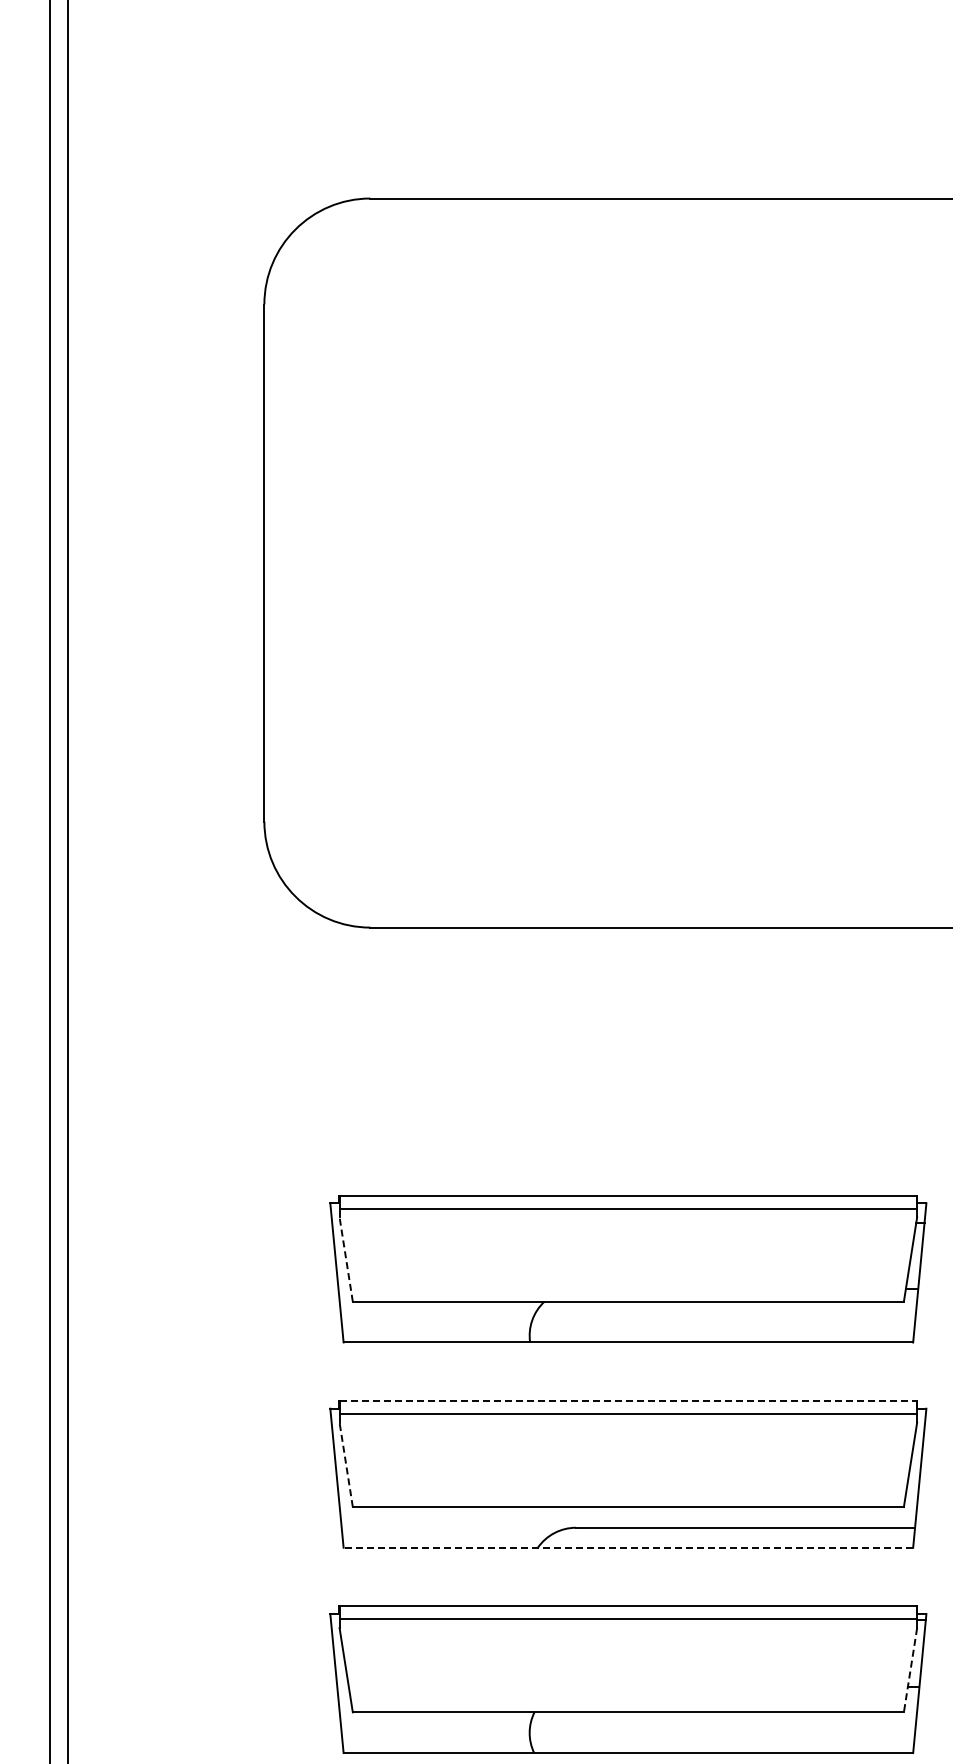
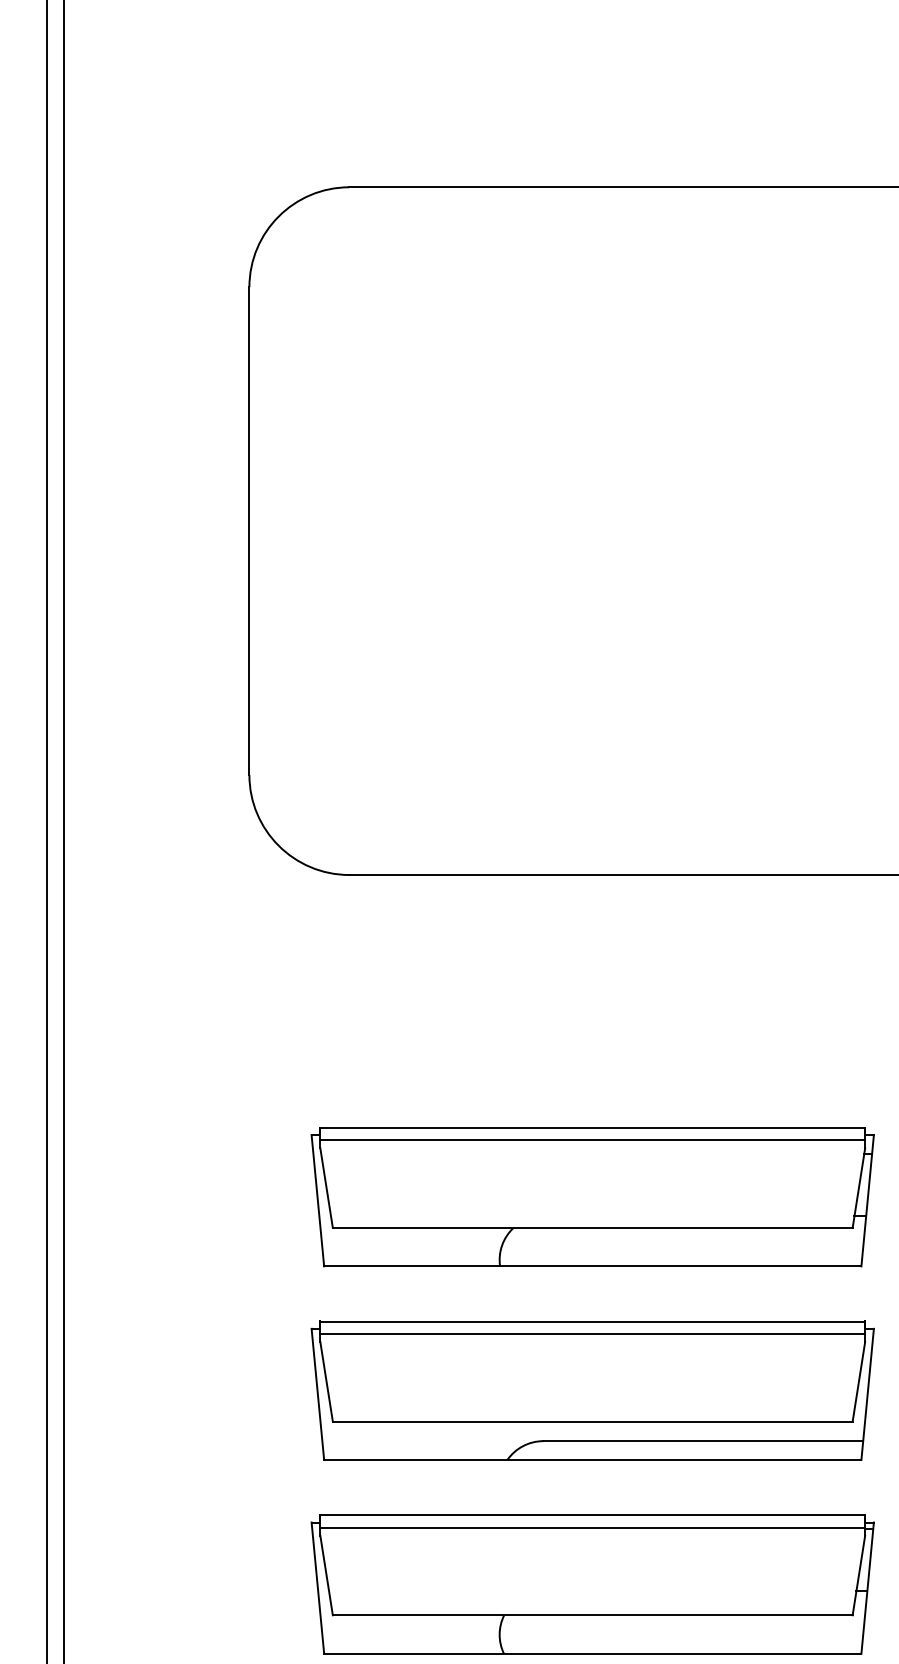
line: (346, 1259) -> (326, 1188), dashed -> solid
line: (628, 1400) -> (592, 1321), dashed -> solid
line: (346, 1464) -> (326, 1381), dashed -> solid
line: (628, 1547) -> (592, 1459), dashed -> solid
line: (910, 1670) -> (858, 1575), dashed -> solid

